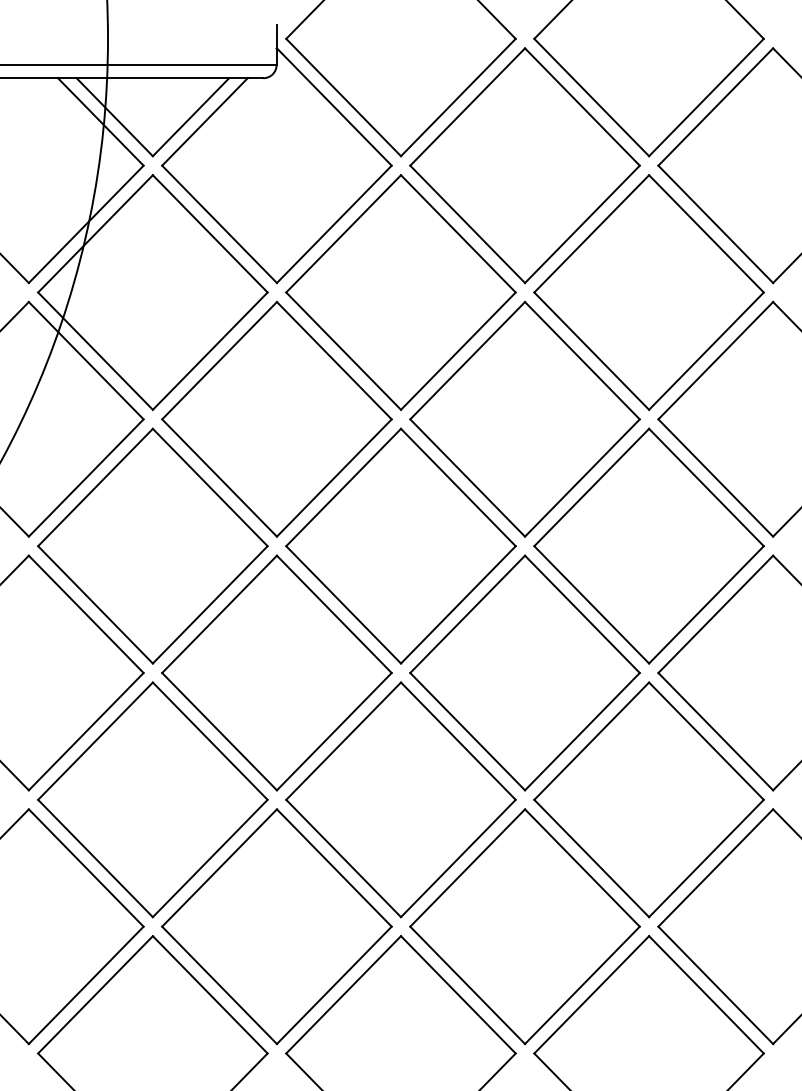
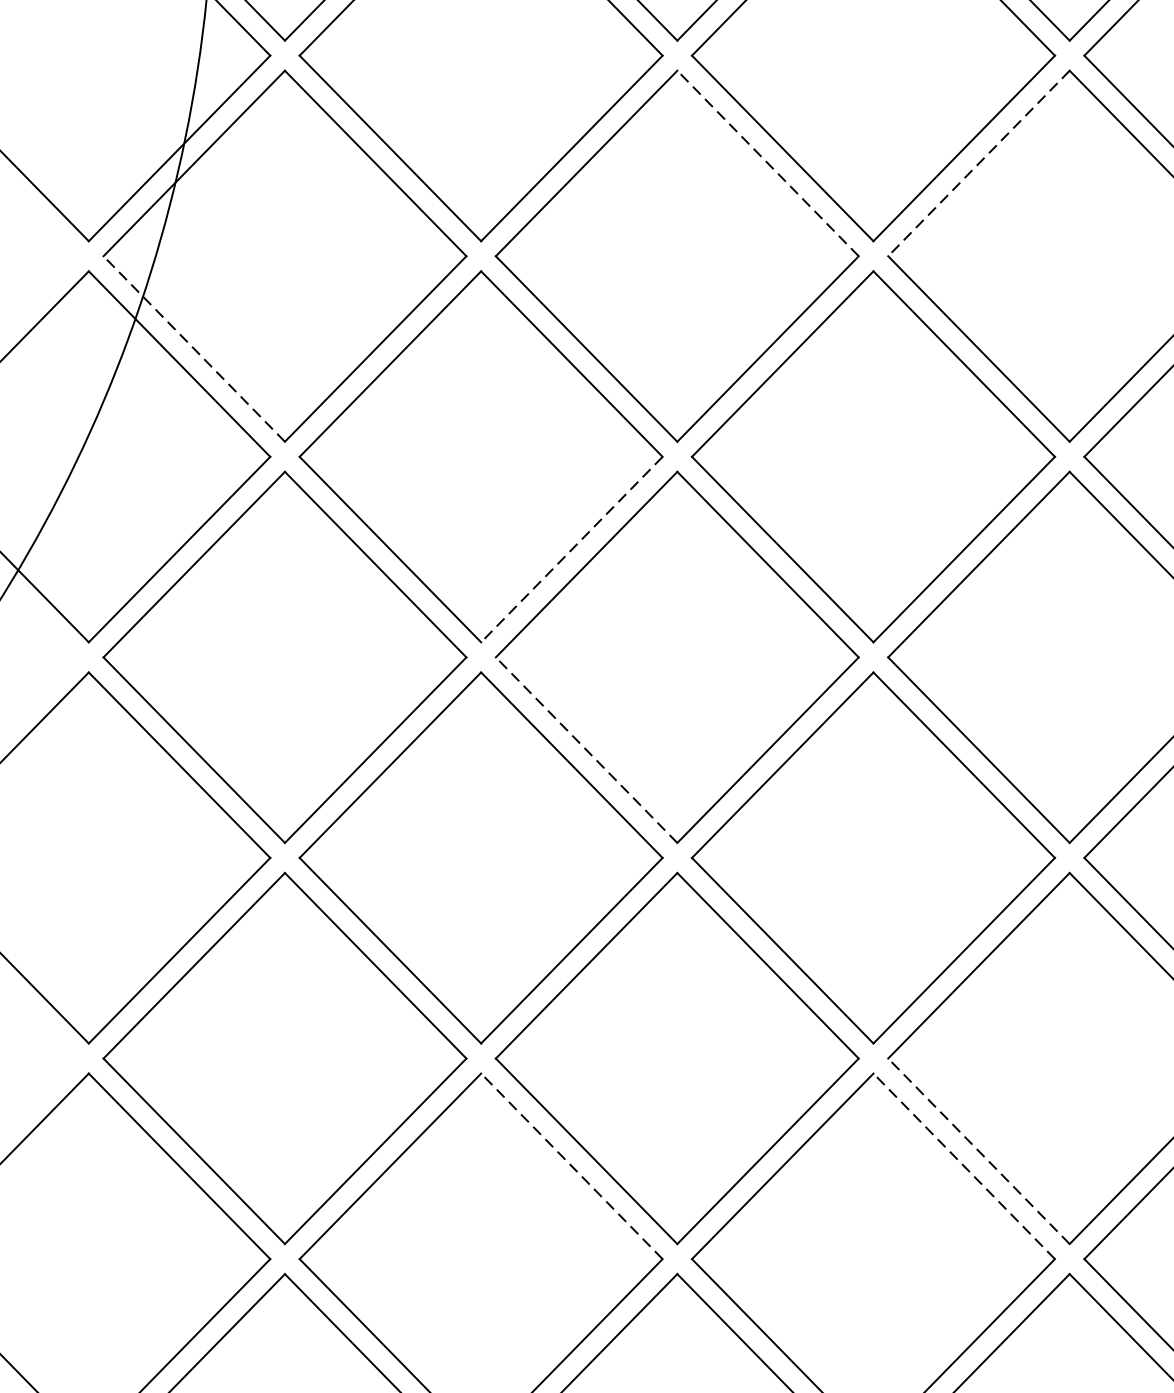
line: (458, 233) -> (768, 162), solid -> dashed
line: (591, 234) -> (978, 164), solid -> dashed
line: (95, 350) -> (194, 347), solid -> dashed
line: (333, 478) -> (570, 550), solid -> dashed
line: (343, 604) -> (586, 749), solid -> dashed
line: (591, 858) -> (978, 1151), solid -> dashed
line: (333, 867) -> (570, 1165), solid -> dashed
line: (582, 867) -> (964, 1165), solid -> dashed

